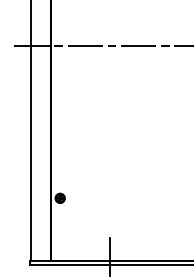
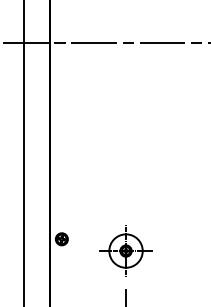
part: (110, 207) -> (126, 251), added

